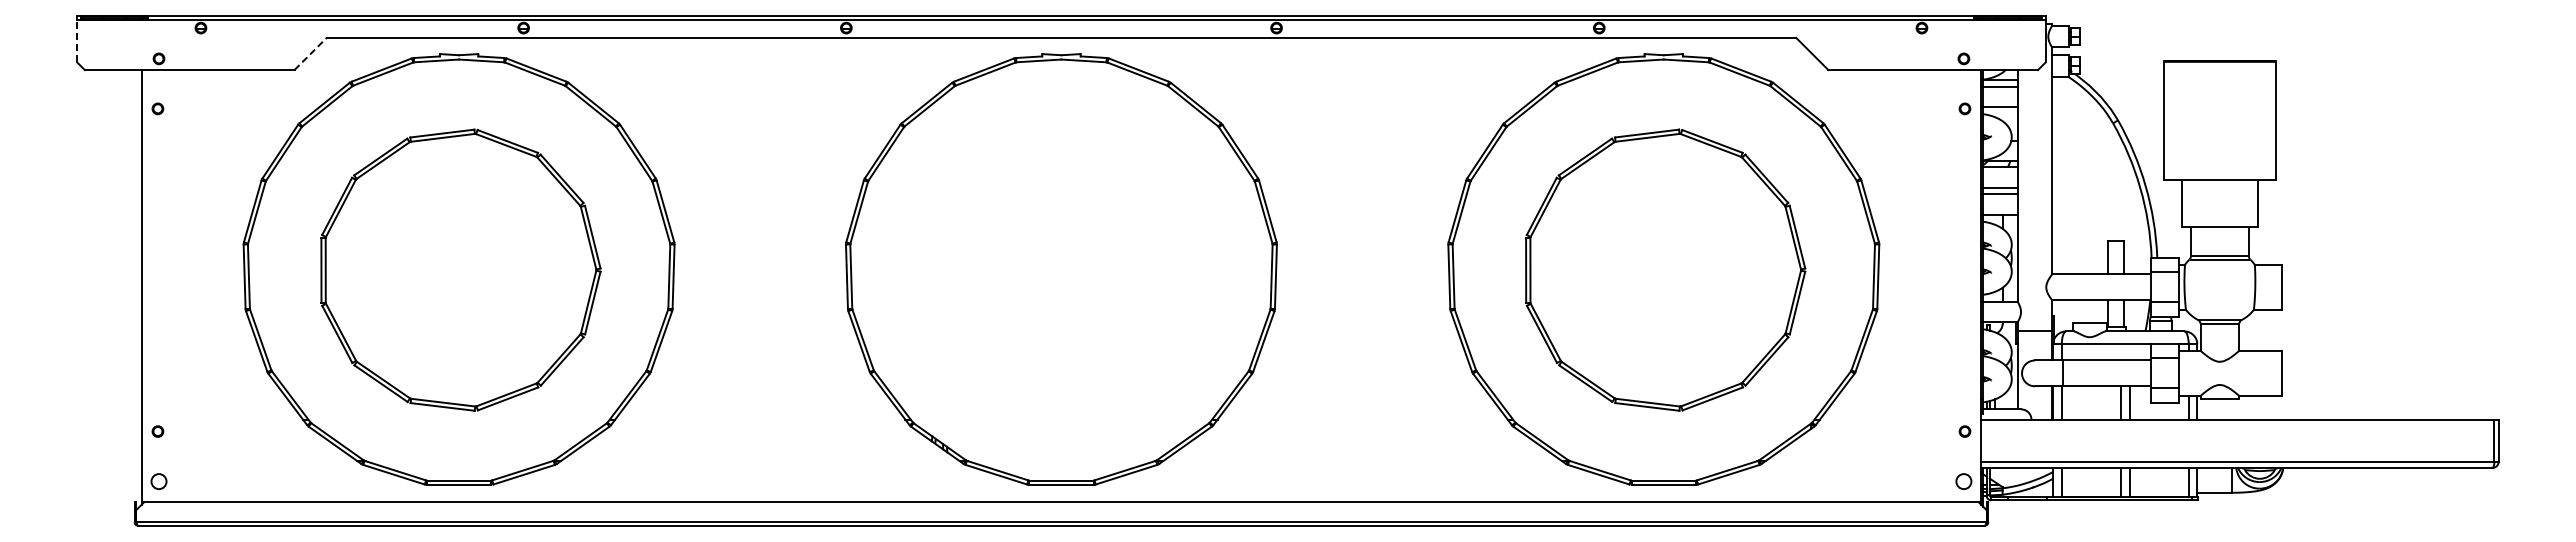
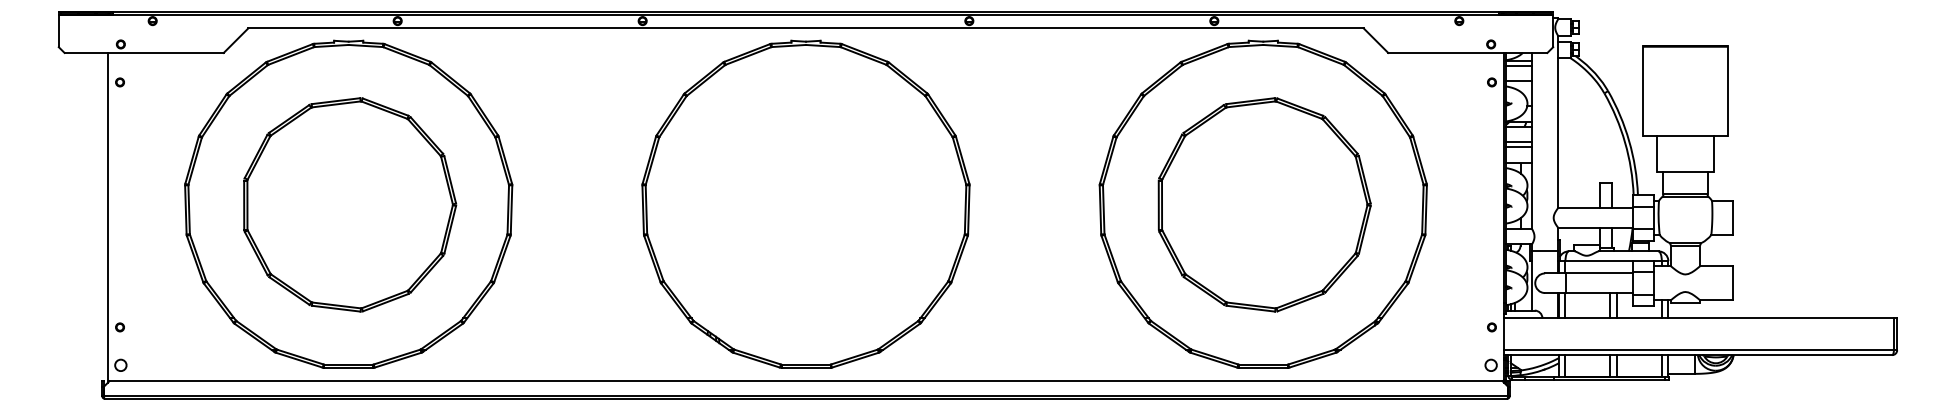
line: (77, 40) -> (58, 30), dashed -> solid
line: (310, 53) -> (235, 40), dashed -> solid

